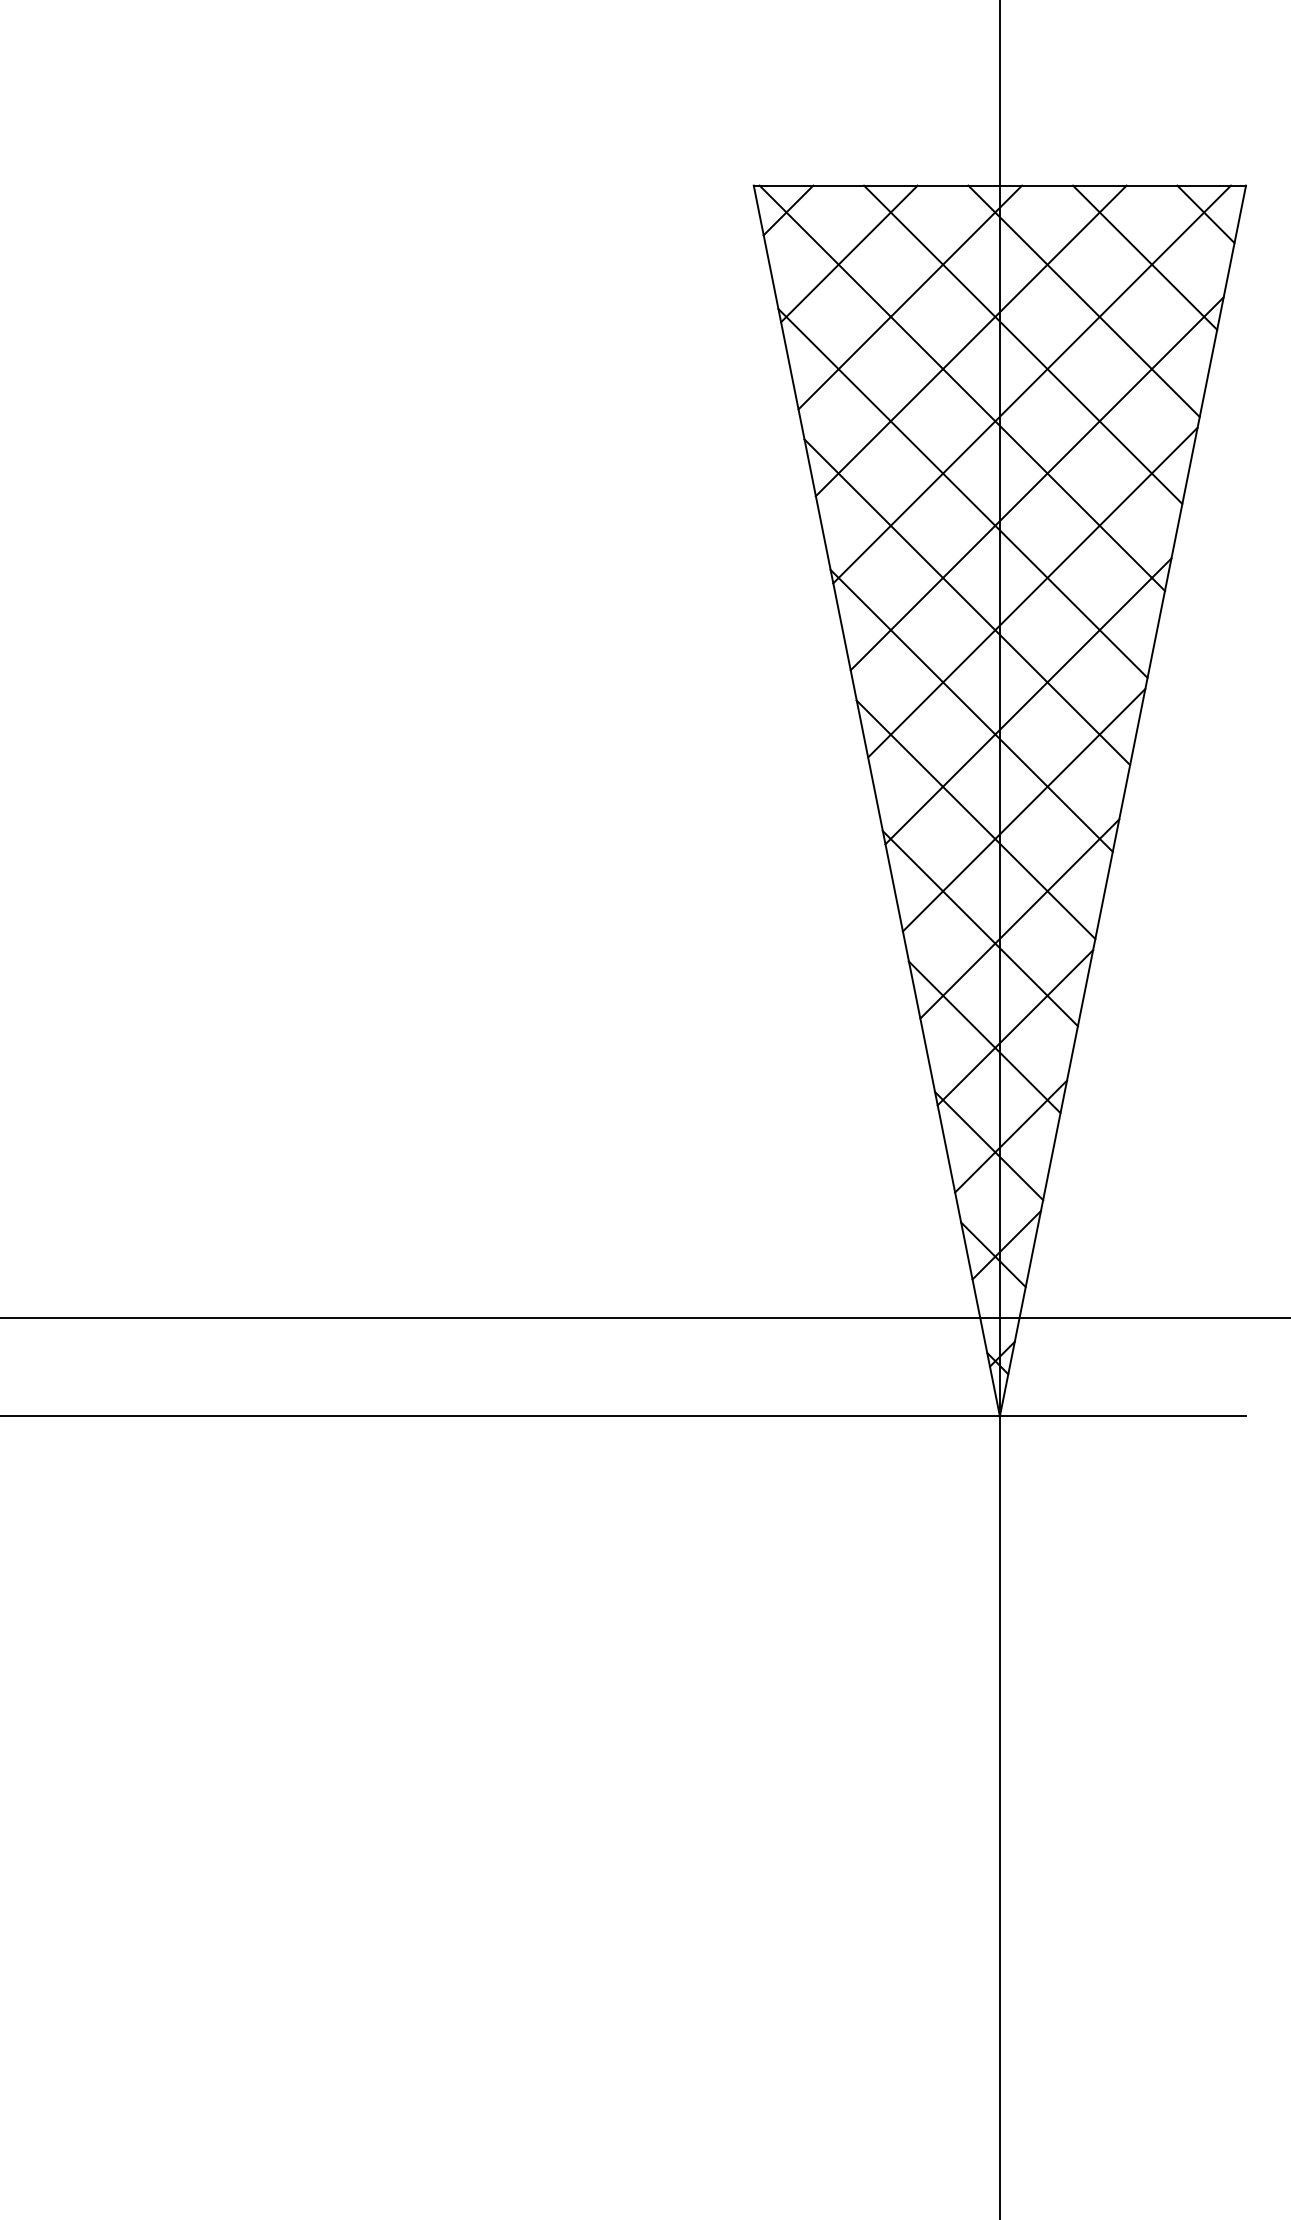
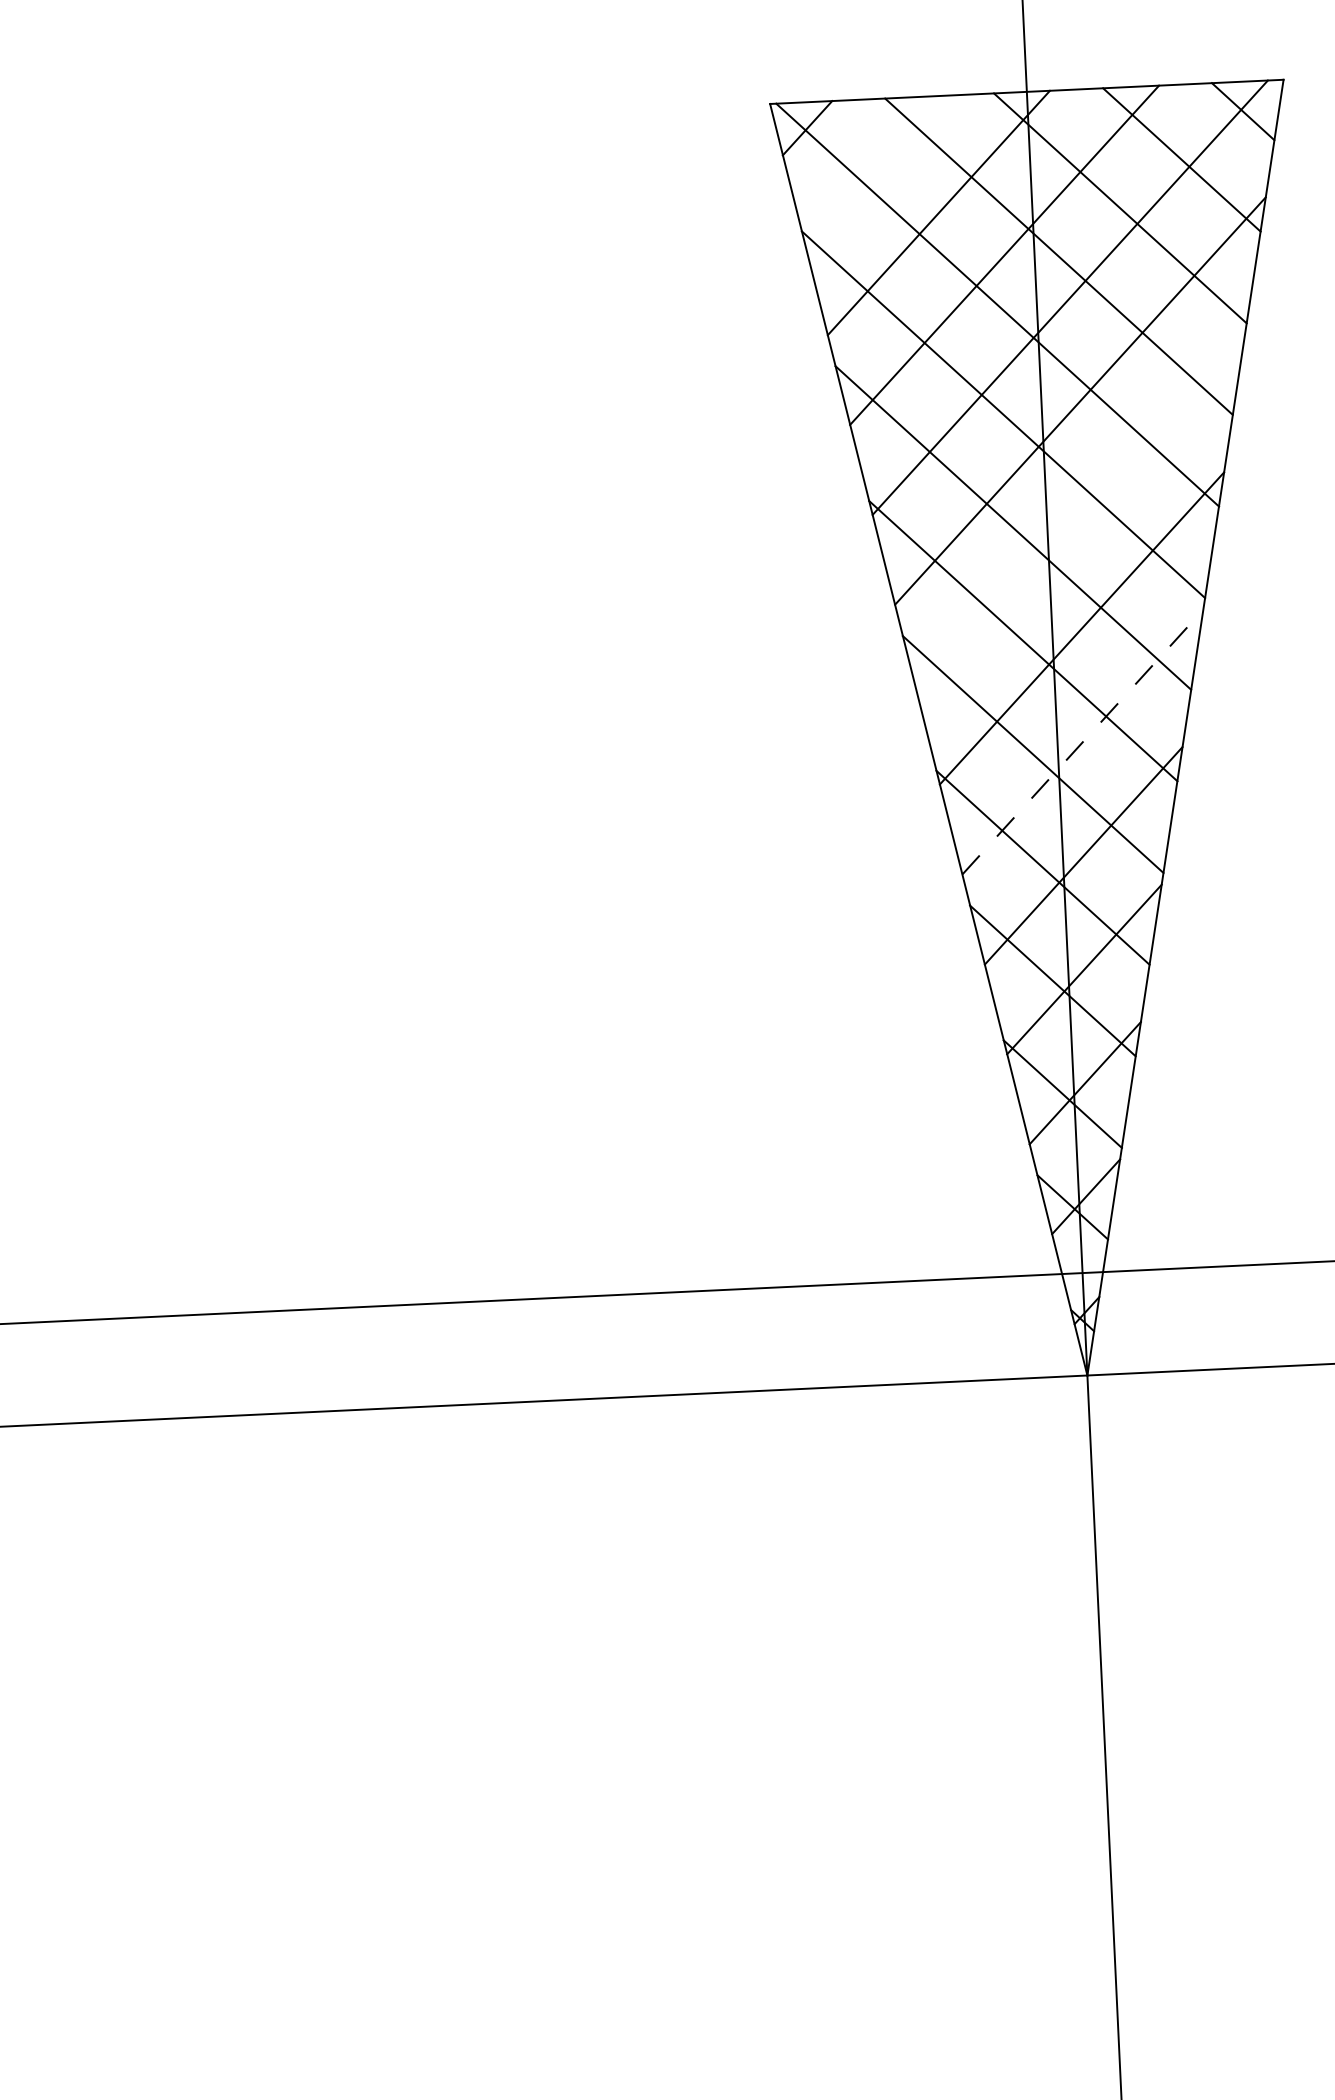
line: (849, 253) -> (873, 170), removed
line: (1032, 592) -> (1080, 514), removed
line: (1024, 809) -> (1083, 741), solid -> dashed

